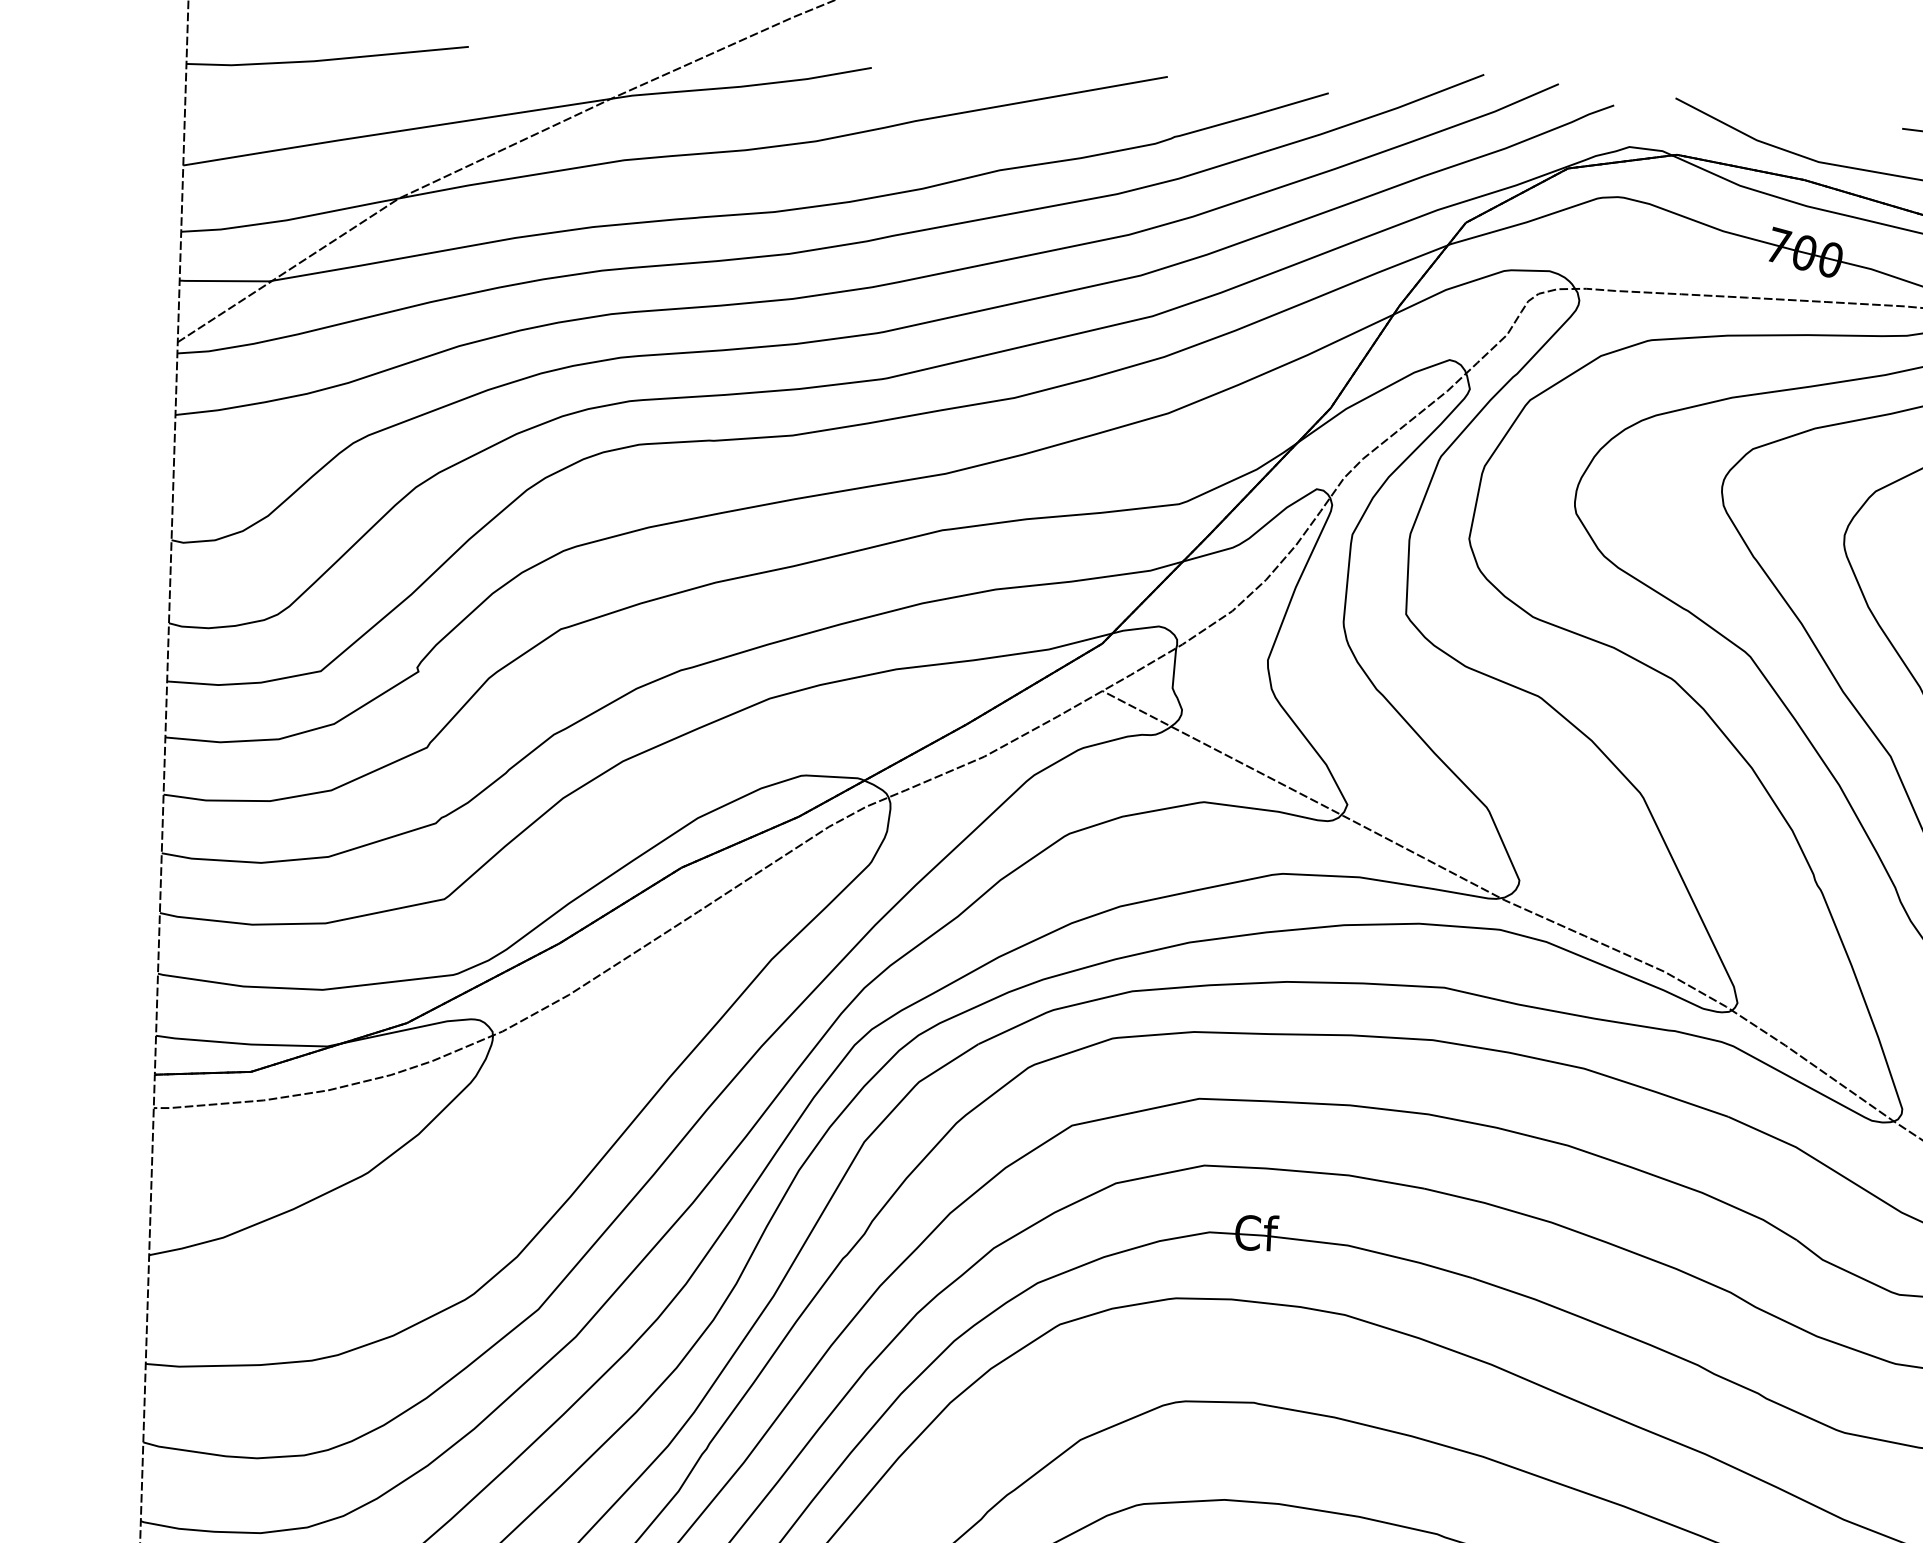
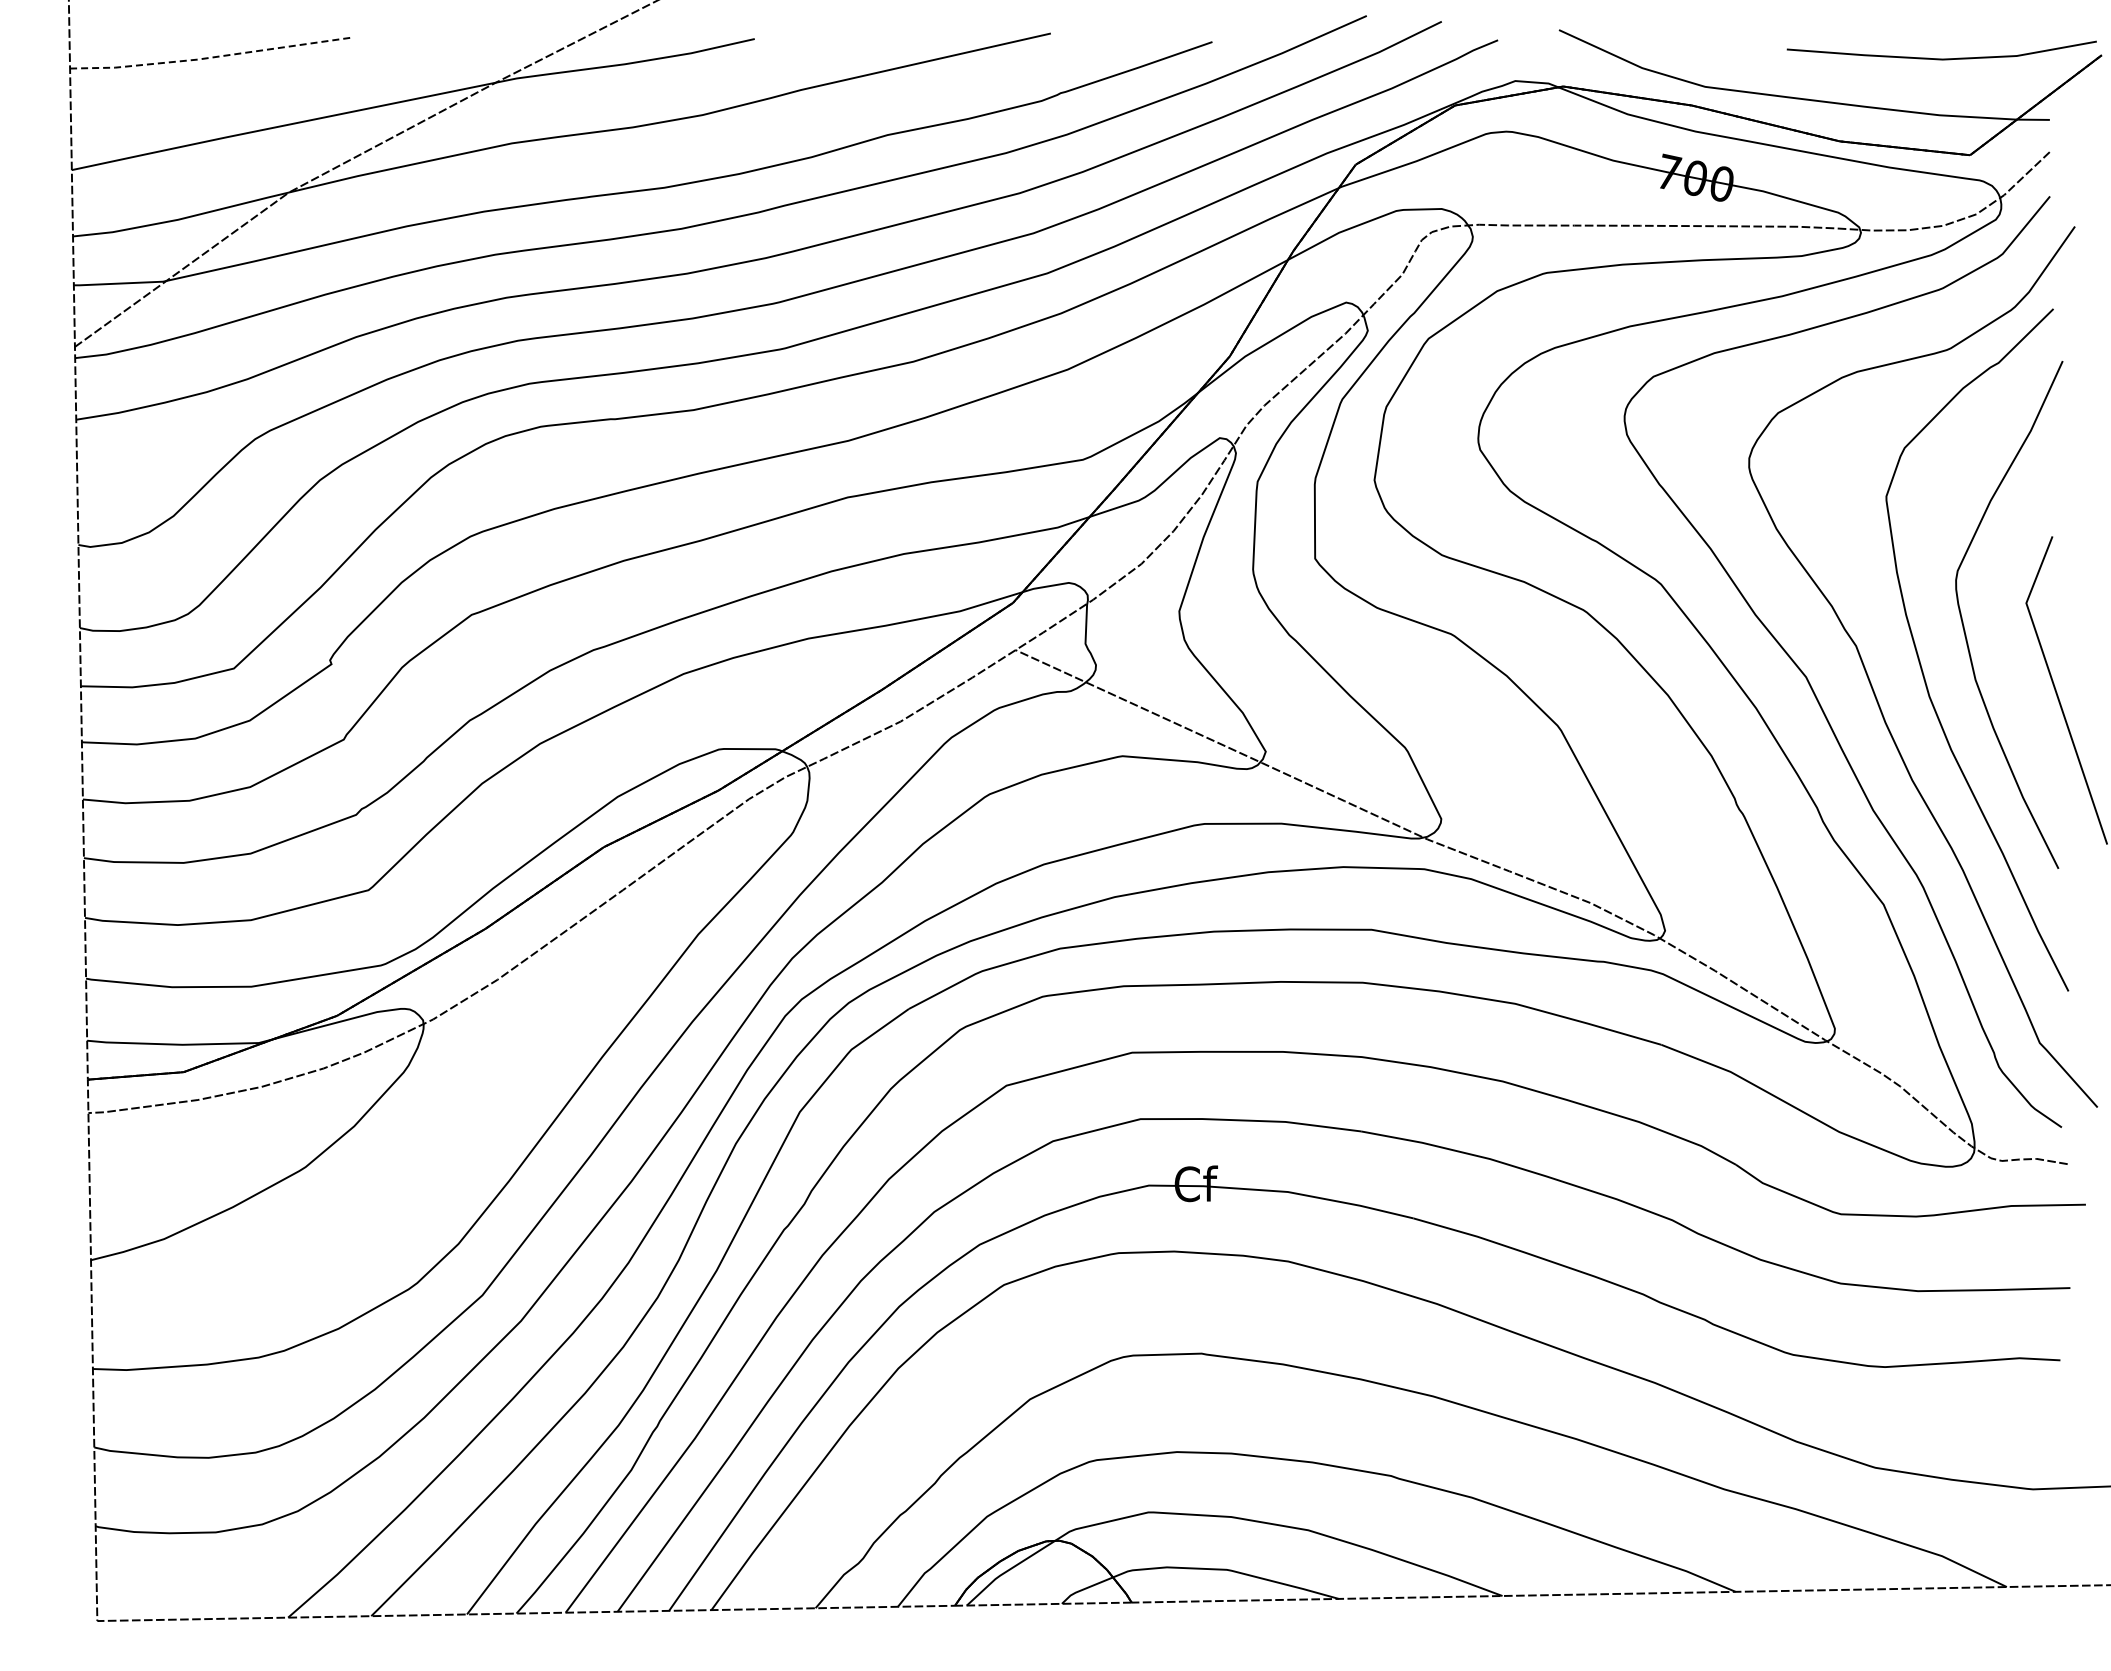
line: (327, 59) -> (210, 57), solid -> dashed

